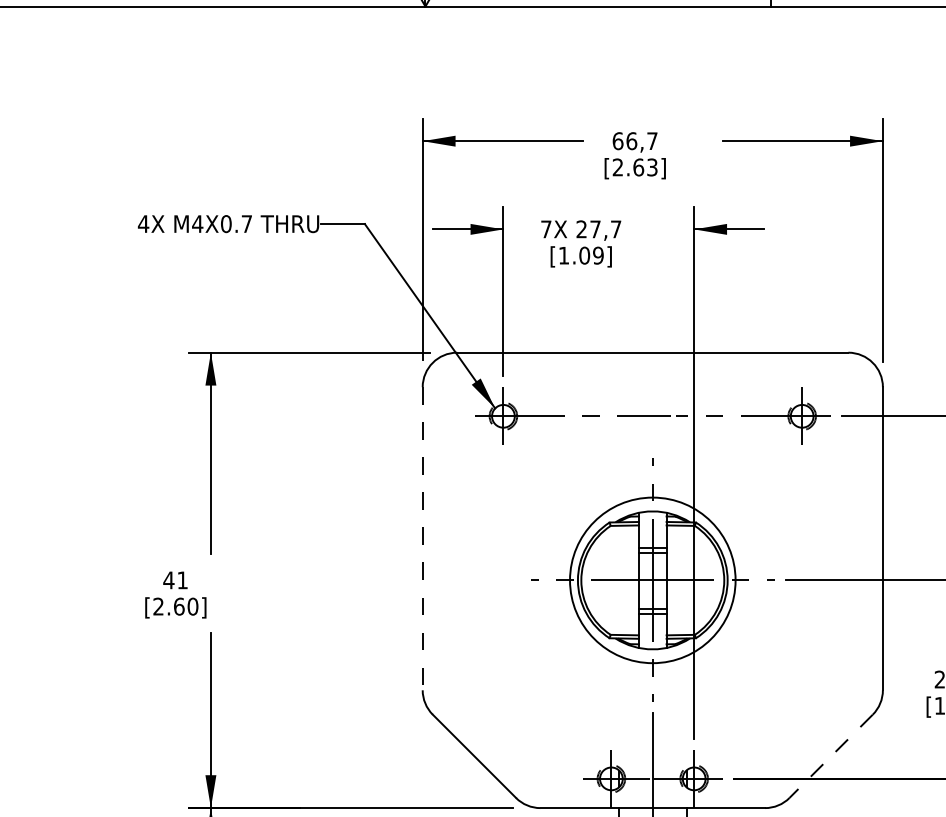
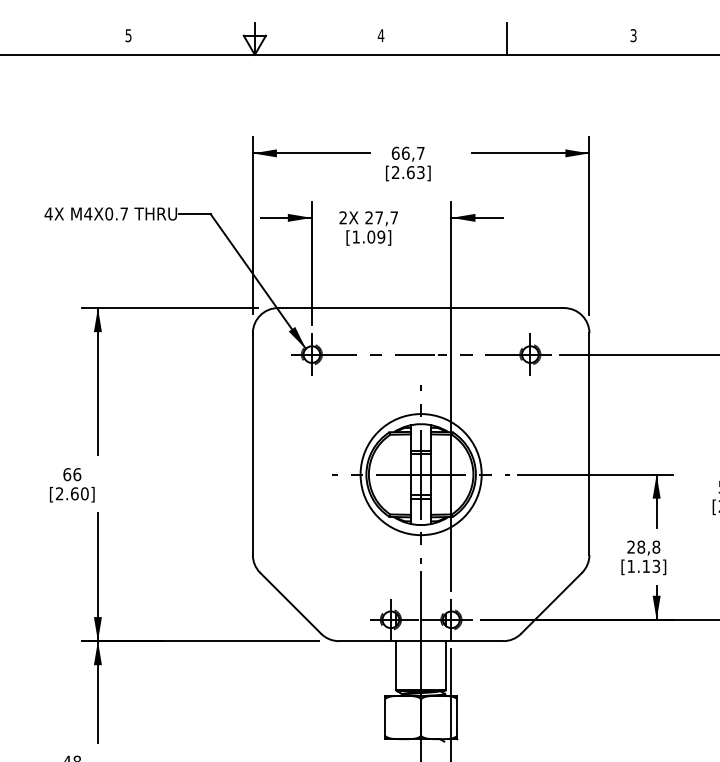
text: (545, 228) -> (342, 217), 7X -> 2X
line: (422, 539) -> (252, 444), dashed -> solid
text: (176, 580) -> (72, 474), 41 -> 66
line: (831, 756) -> (551, 603), dashed -> solid

